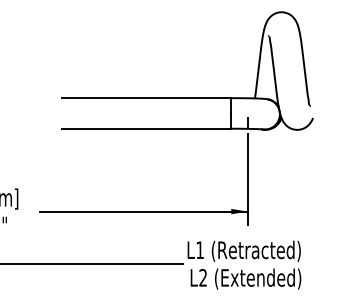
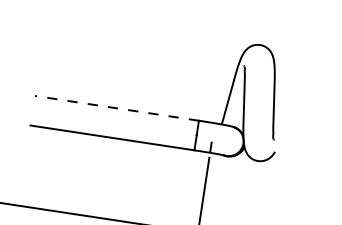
line: (146, 98) -> (116, 108), solid -> dashed

